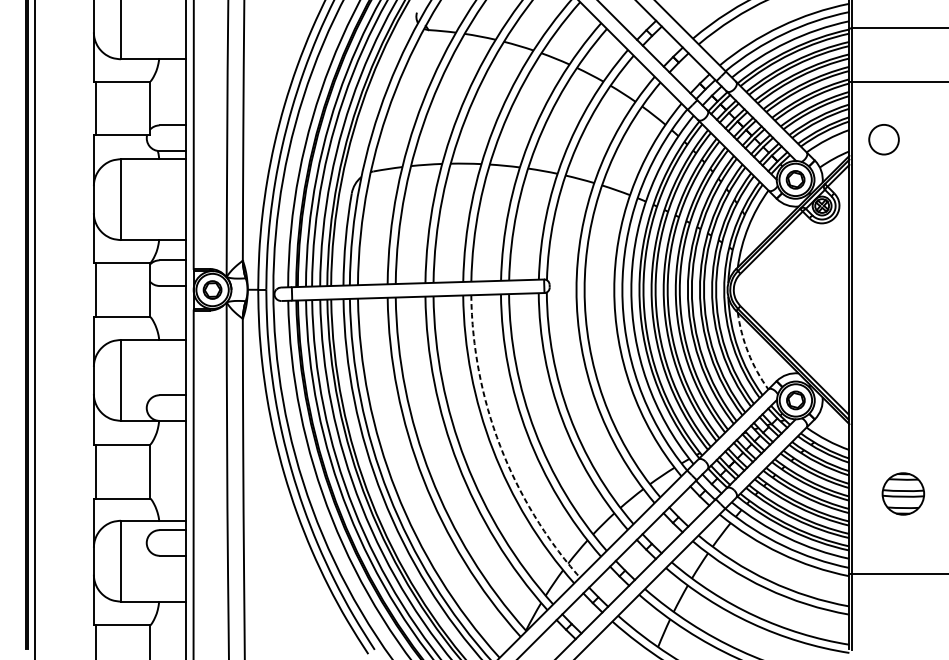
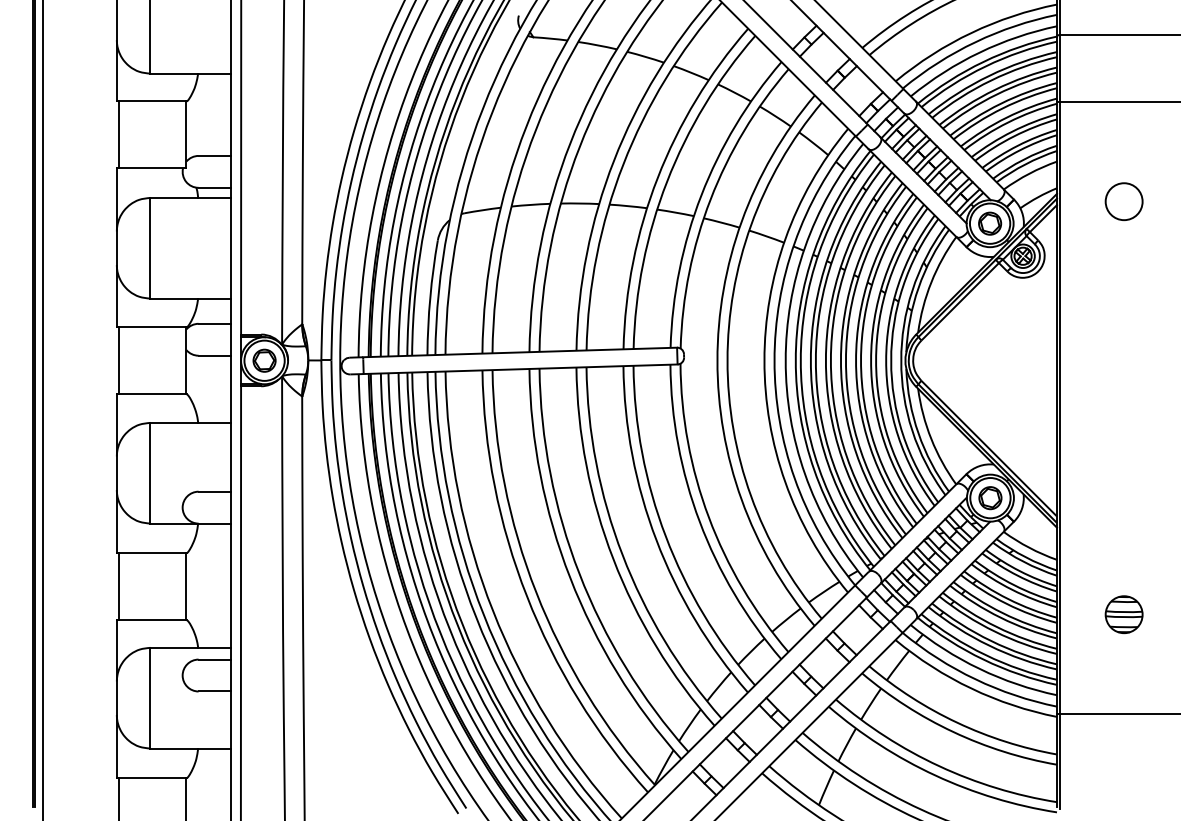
circle: (883, 139) -> (1123, 201), moved
arc: (748, 353) -> (931, 439), dashed -> solid
arc: (500, 446) -> (622, 555), dashed -> solid
part: (902, 493) -> (1123, 614), size x0.71

